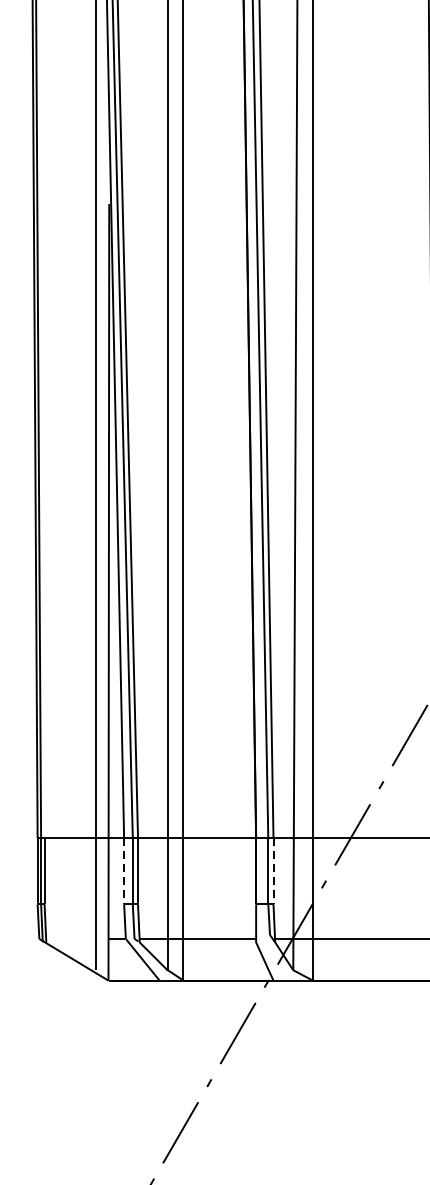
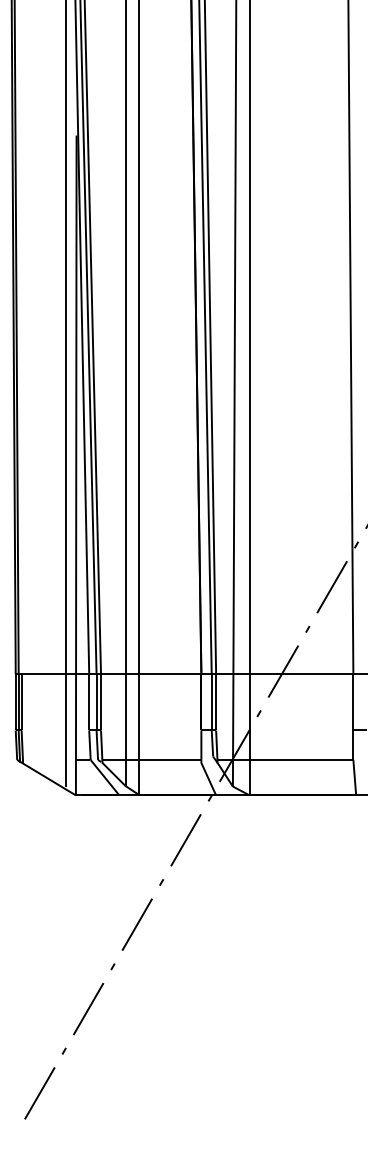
line: (124, 871) -> (89, 702), dashed -> solid
line: (273, 871) -> (216, 702), dashed -> solid

